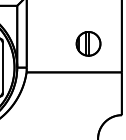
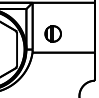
part: (87, 43) -> (52, 33), moved

